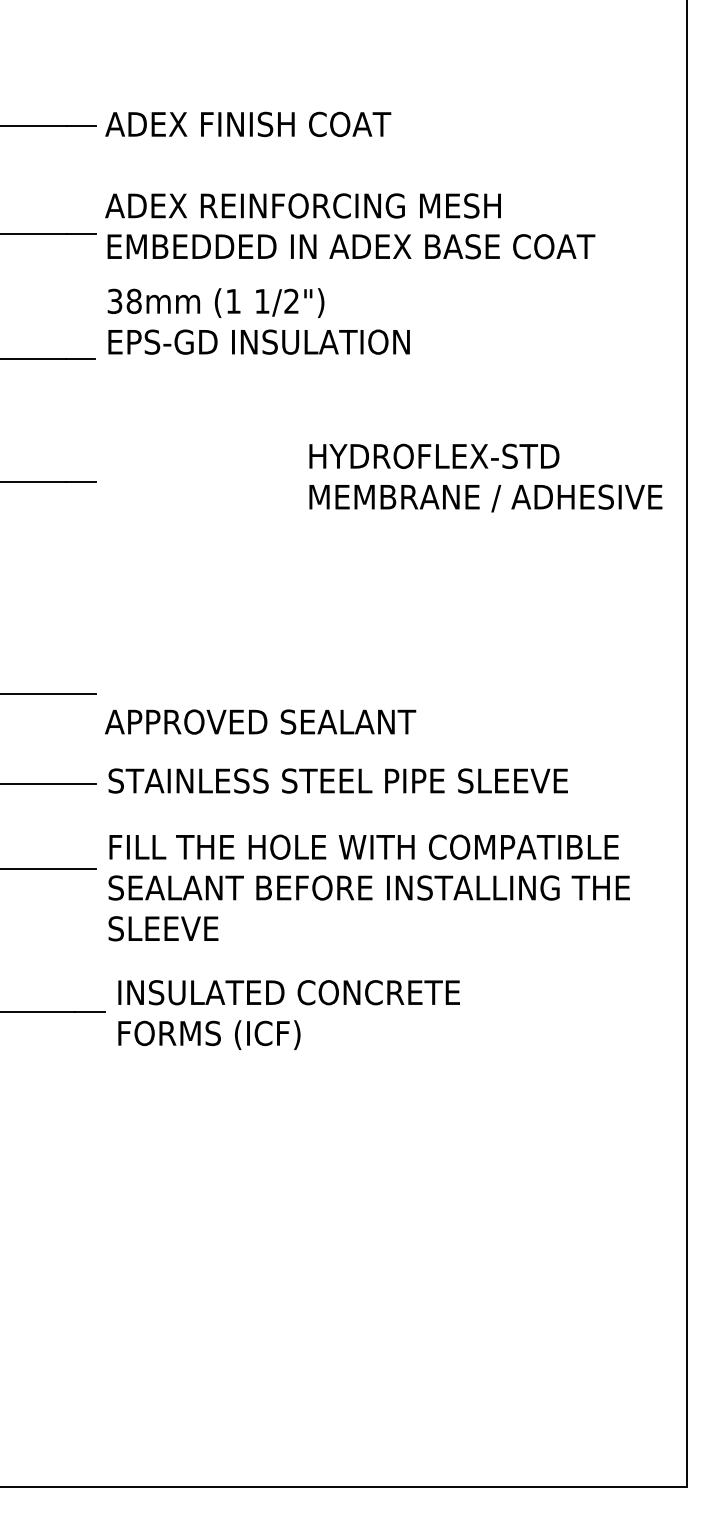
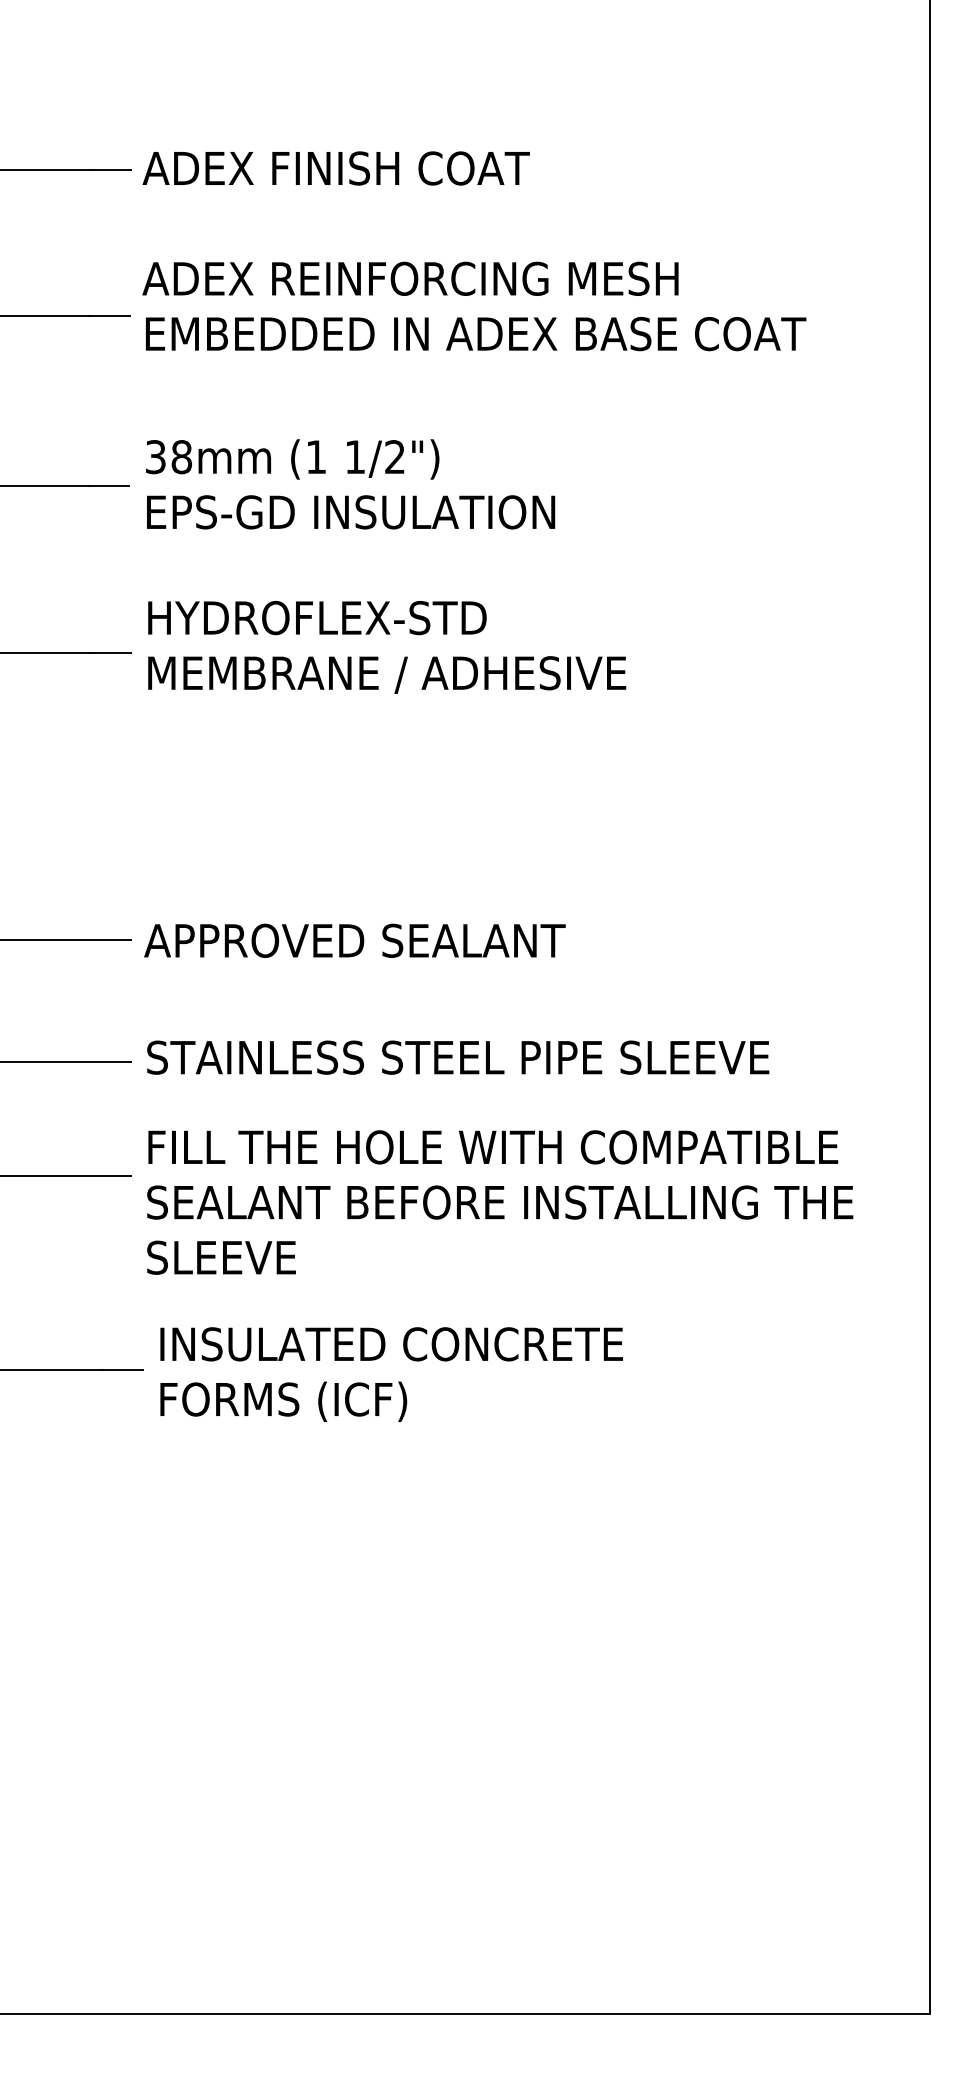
text: (258, 321) -> (350, 484), moved
text: (486, 478) -> (387, 647), moved
text: (260, 721) -> (354, 940), moved

